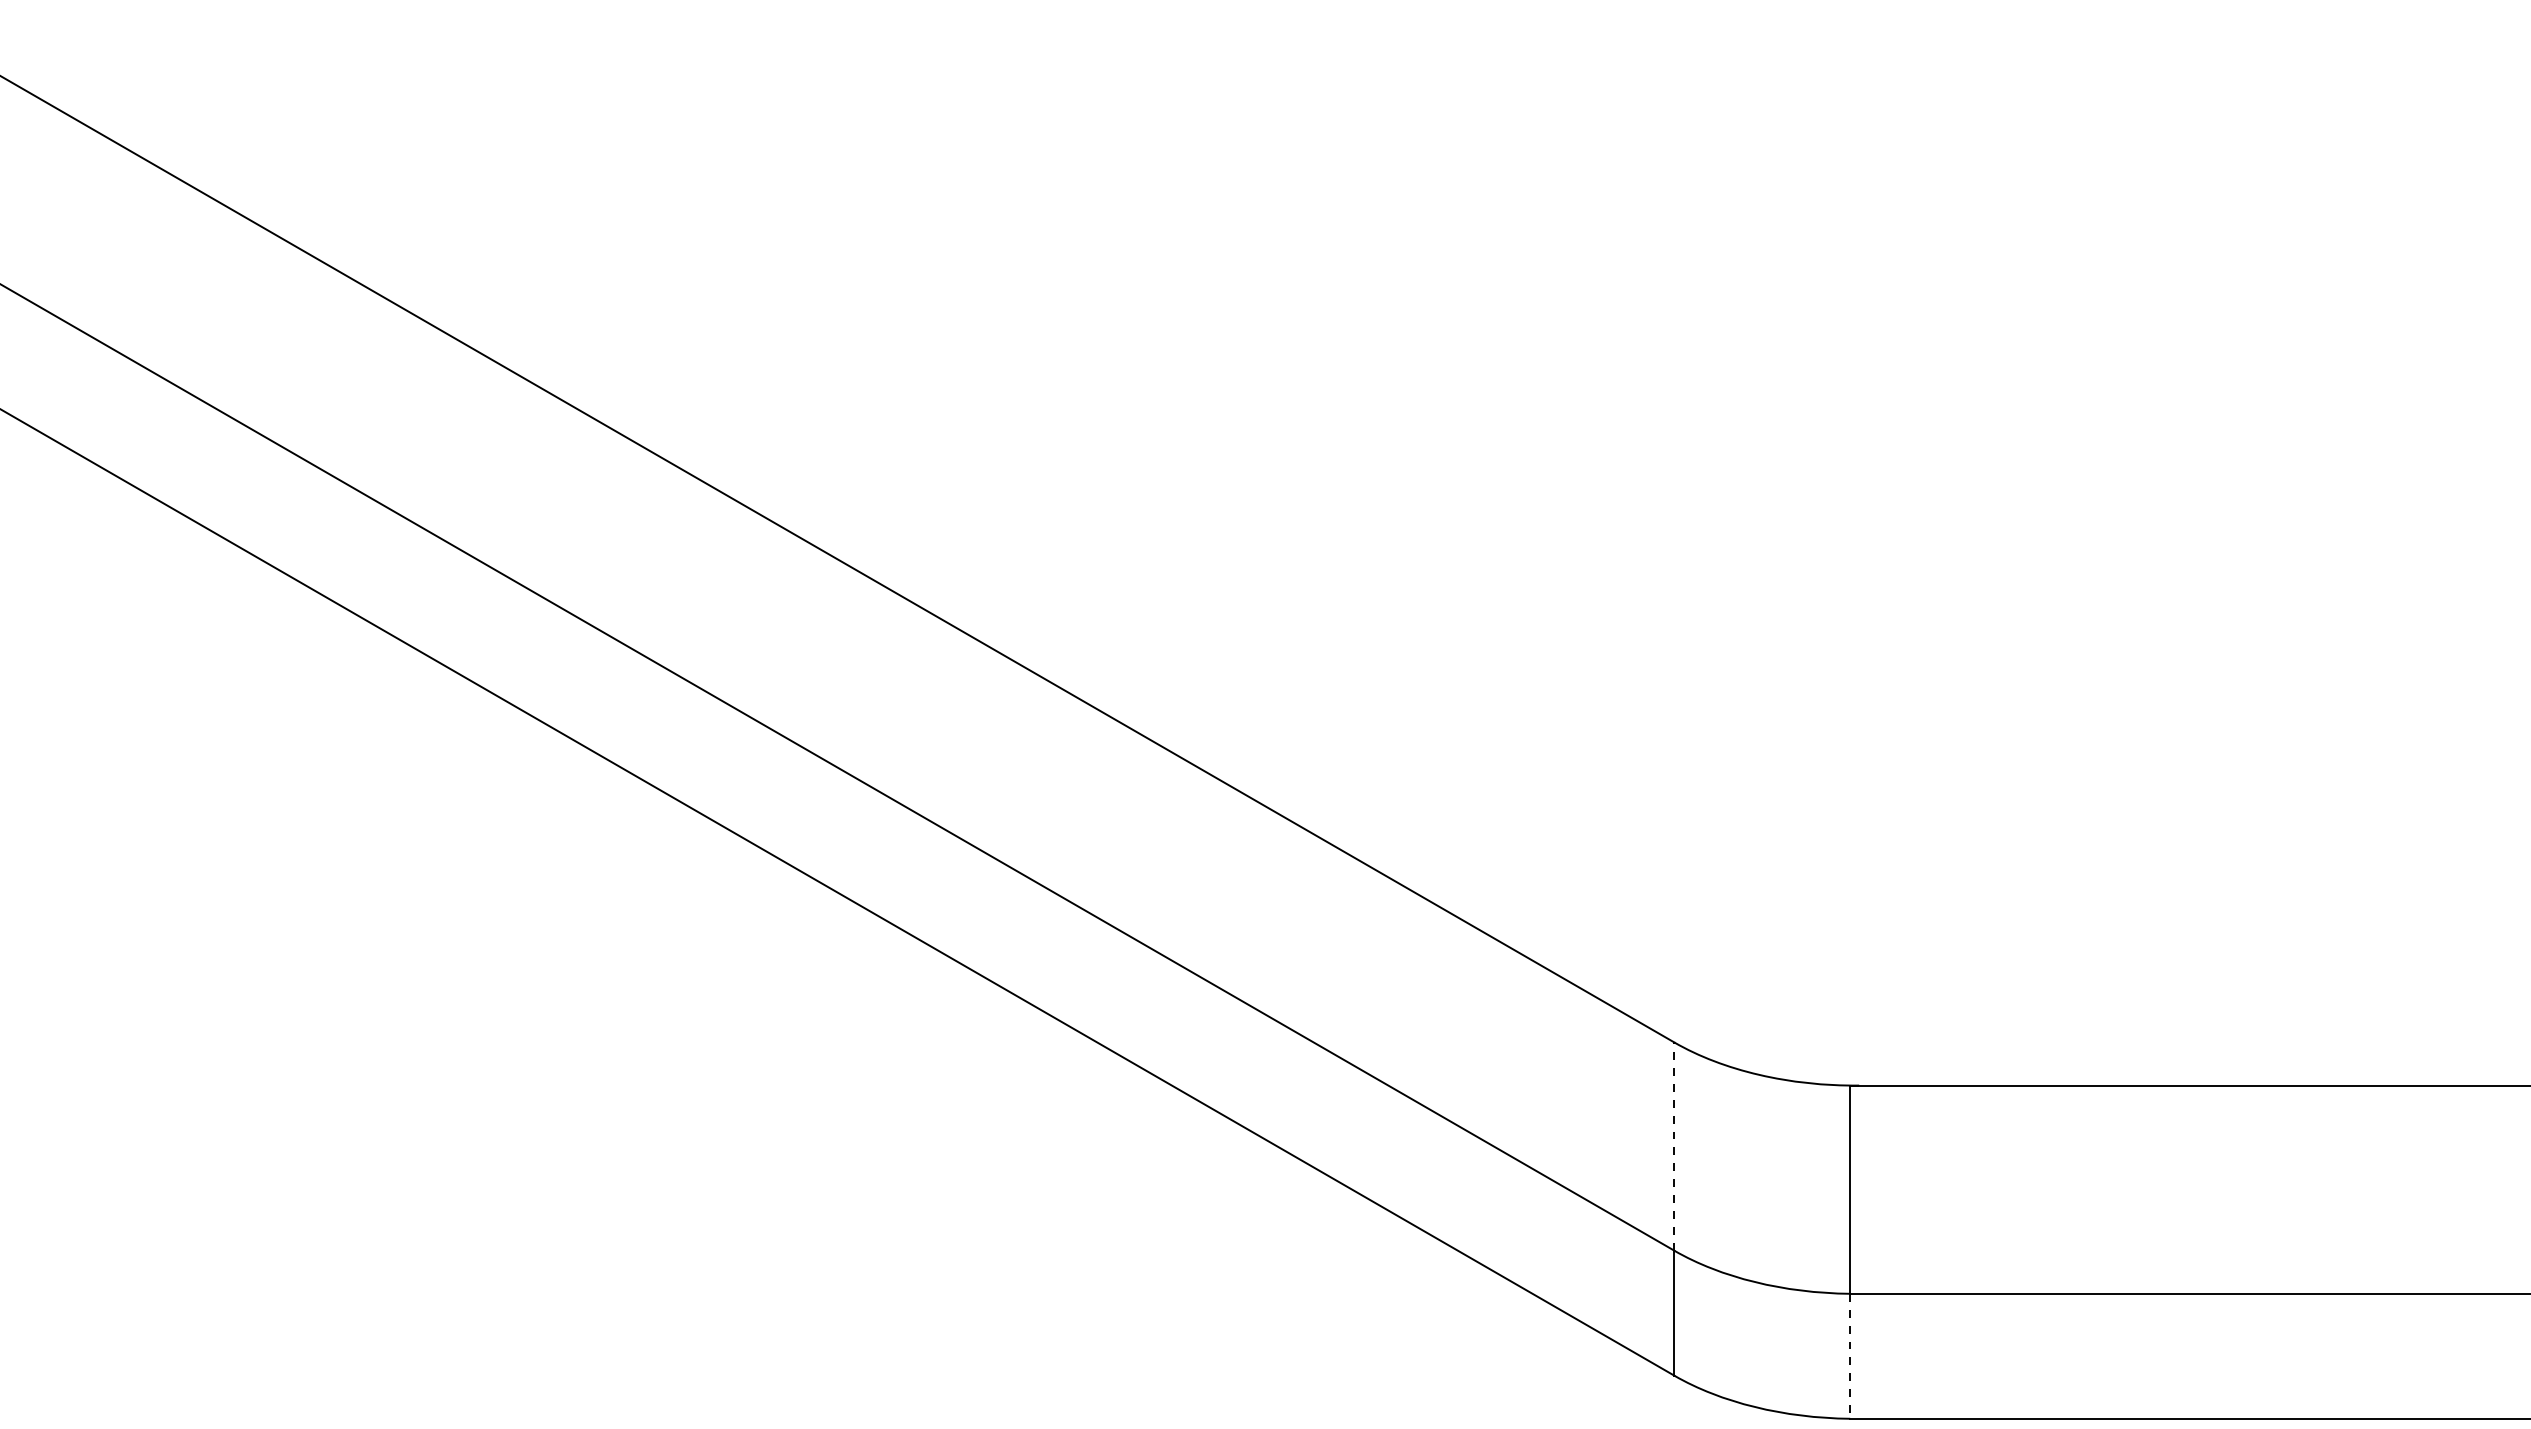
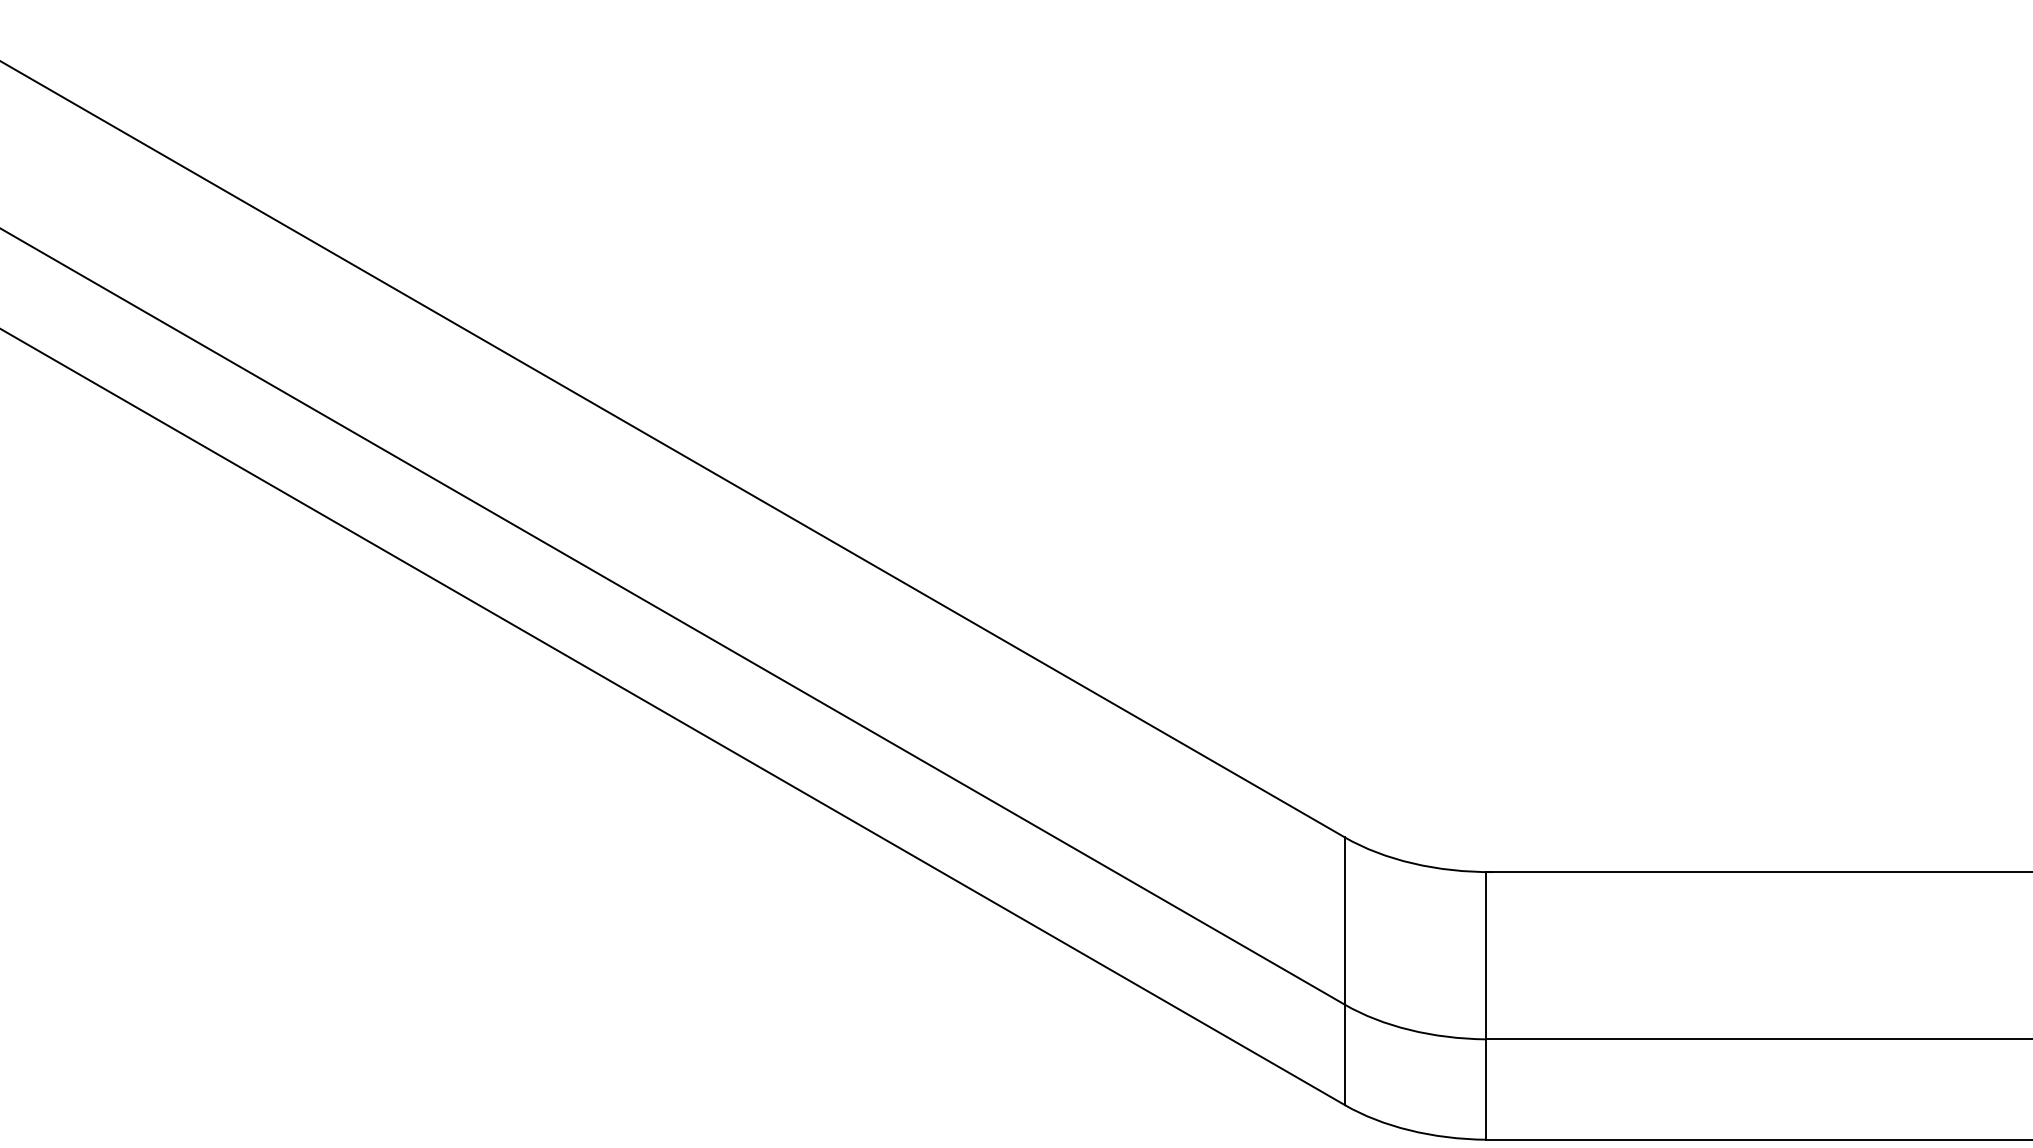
line: (1674, 1146) -> (1345, 921), dashed -> solid
line: (1850, 1356) -> (1486, 1089), dashed -> solid

